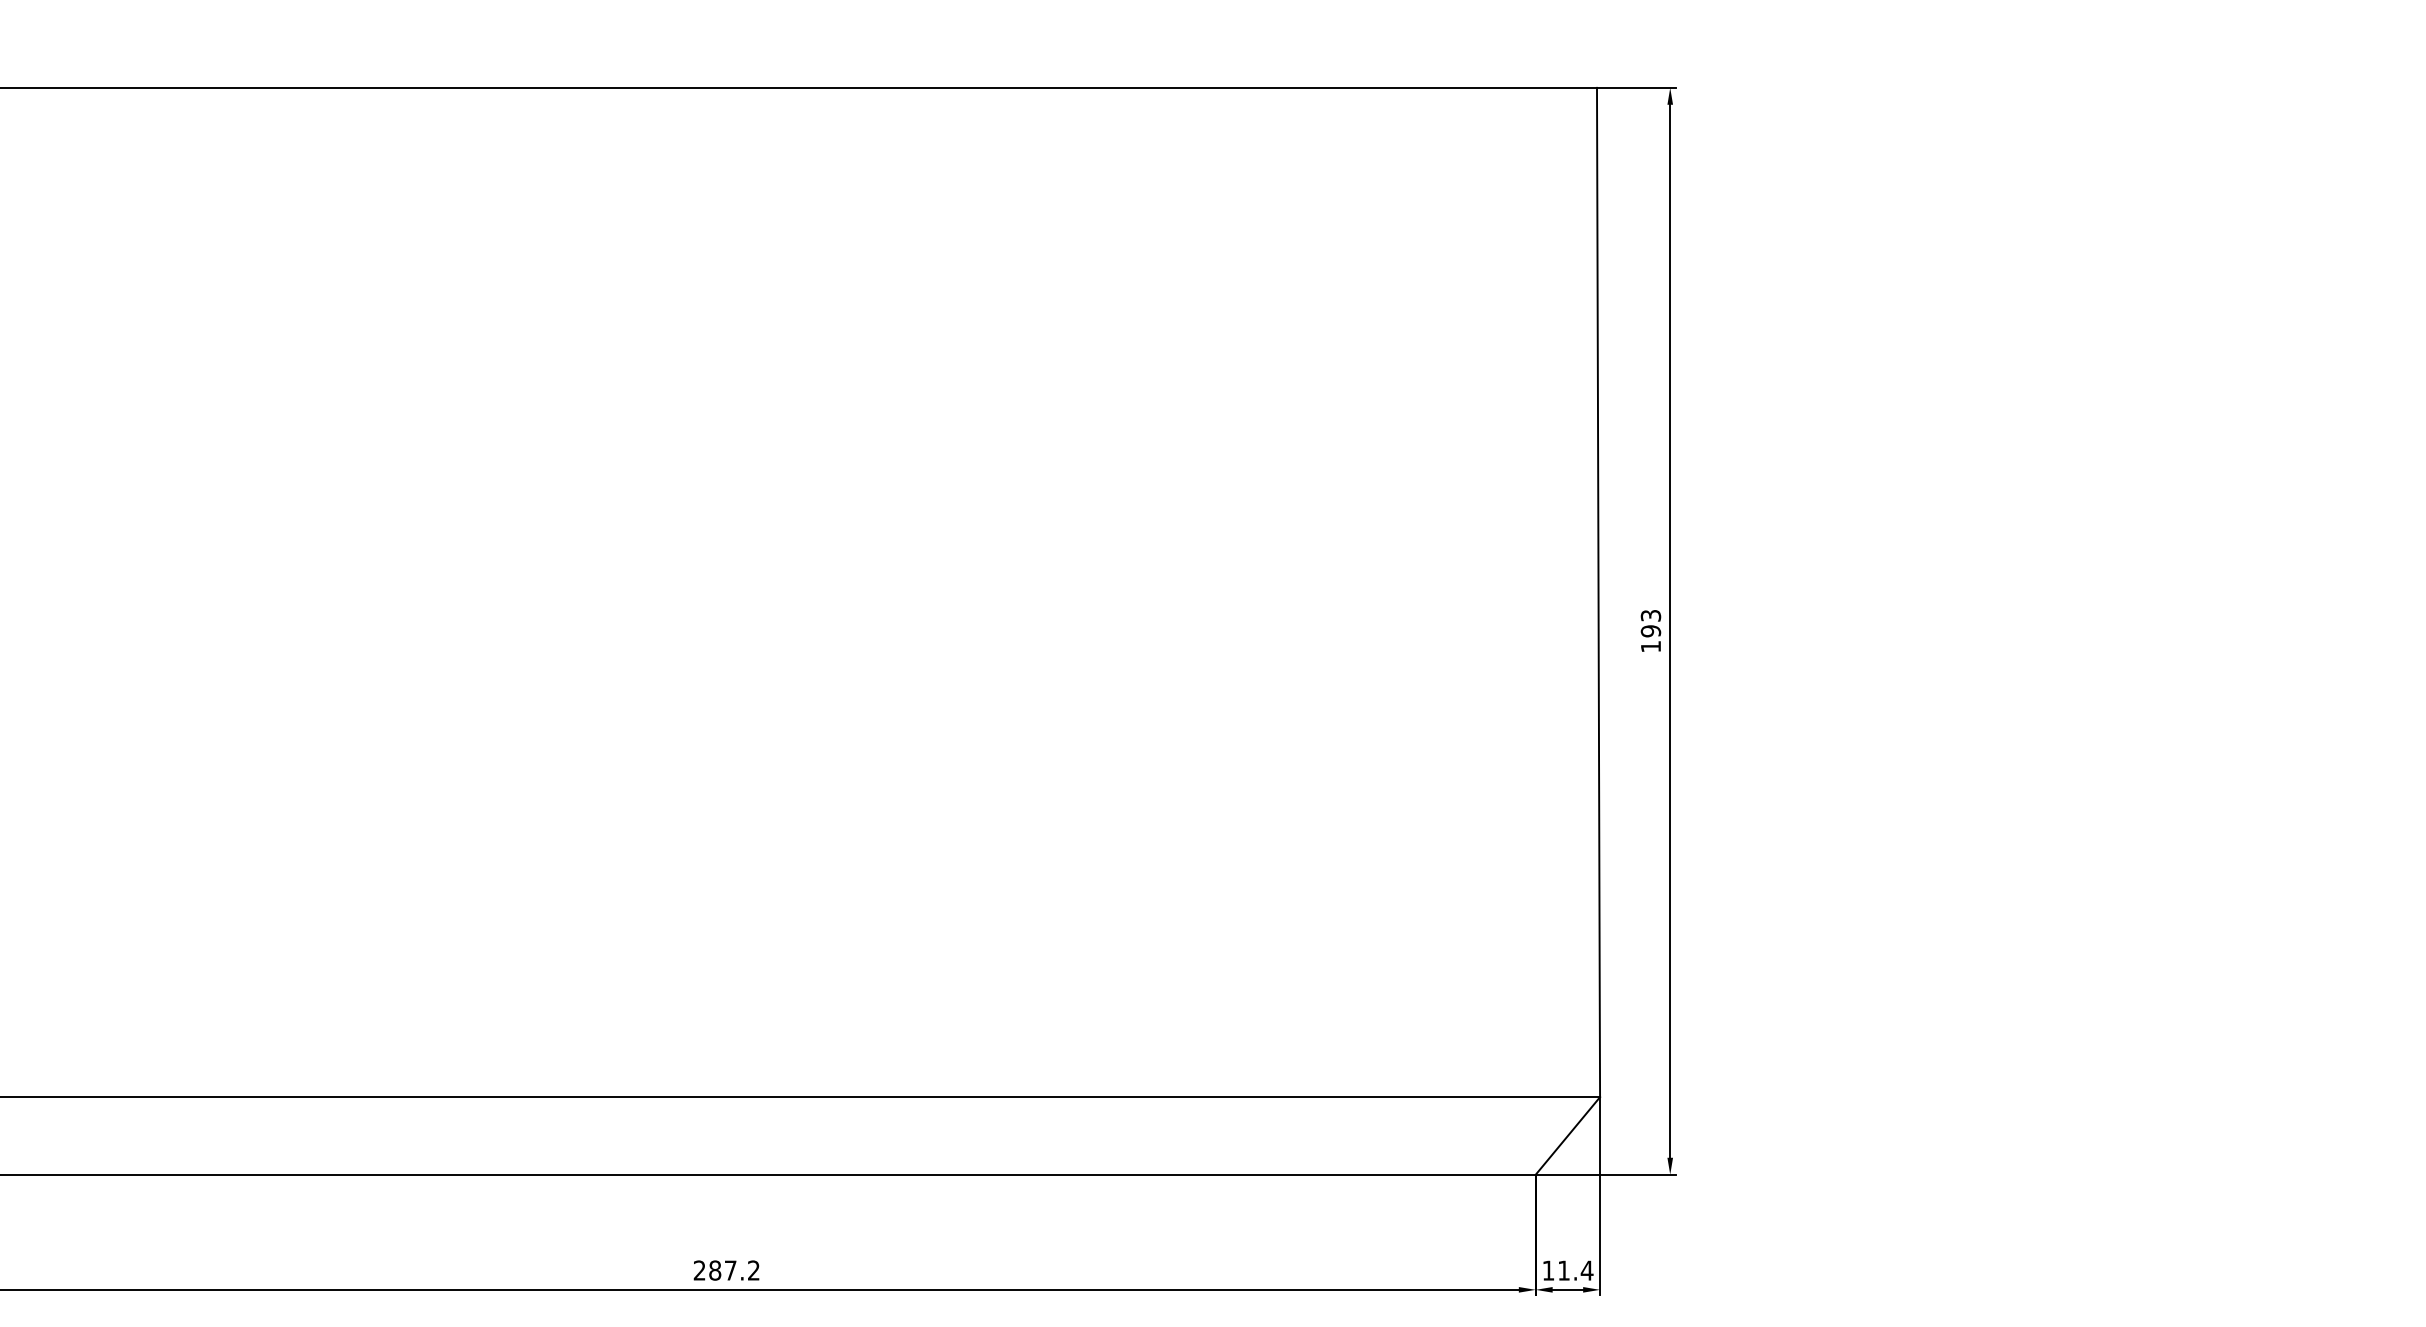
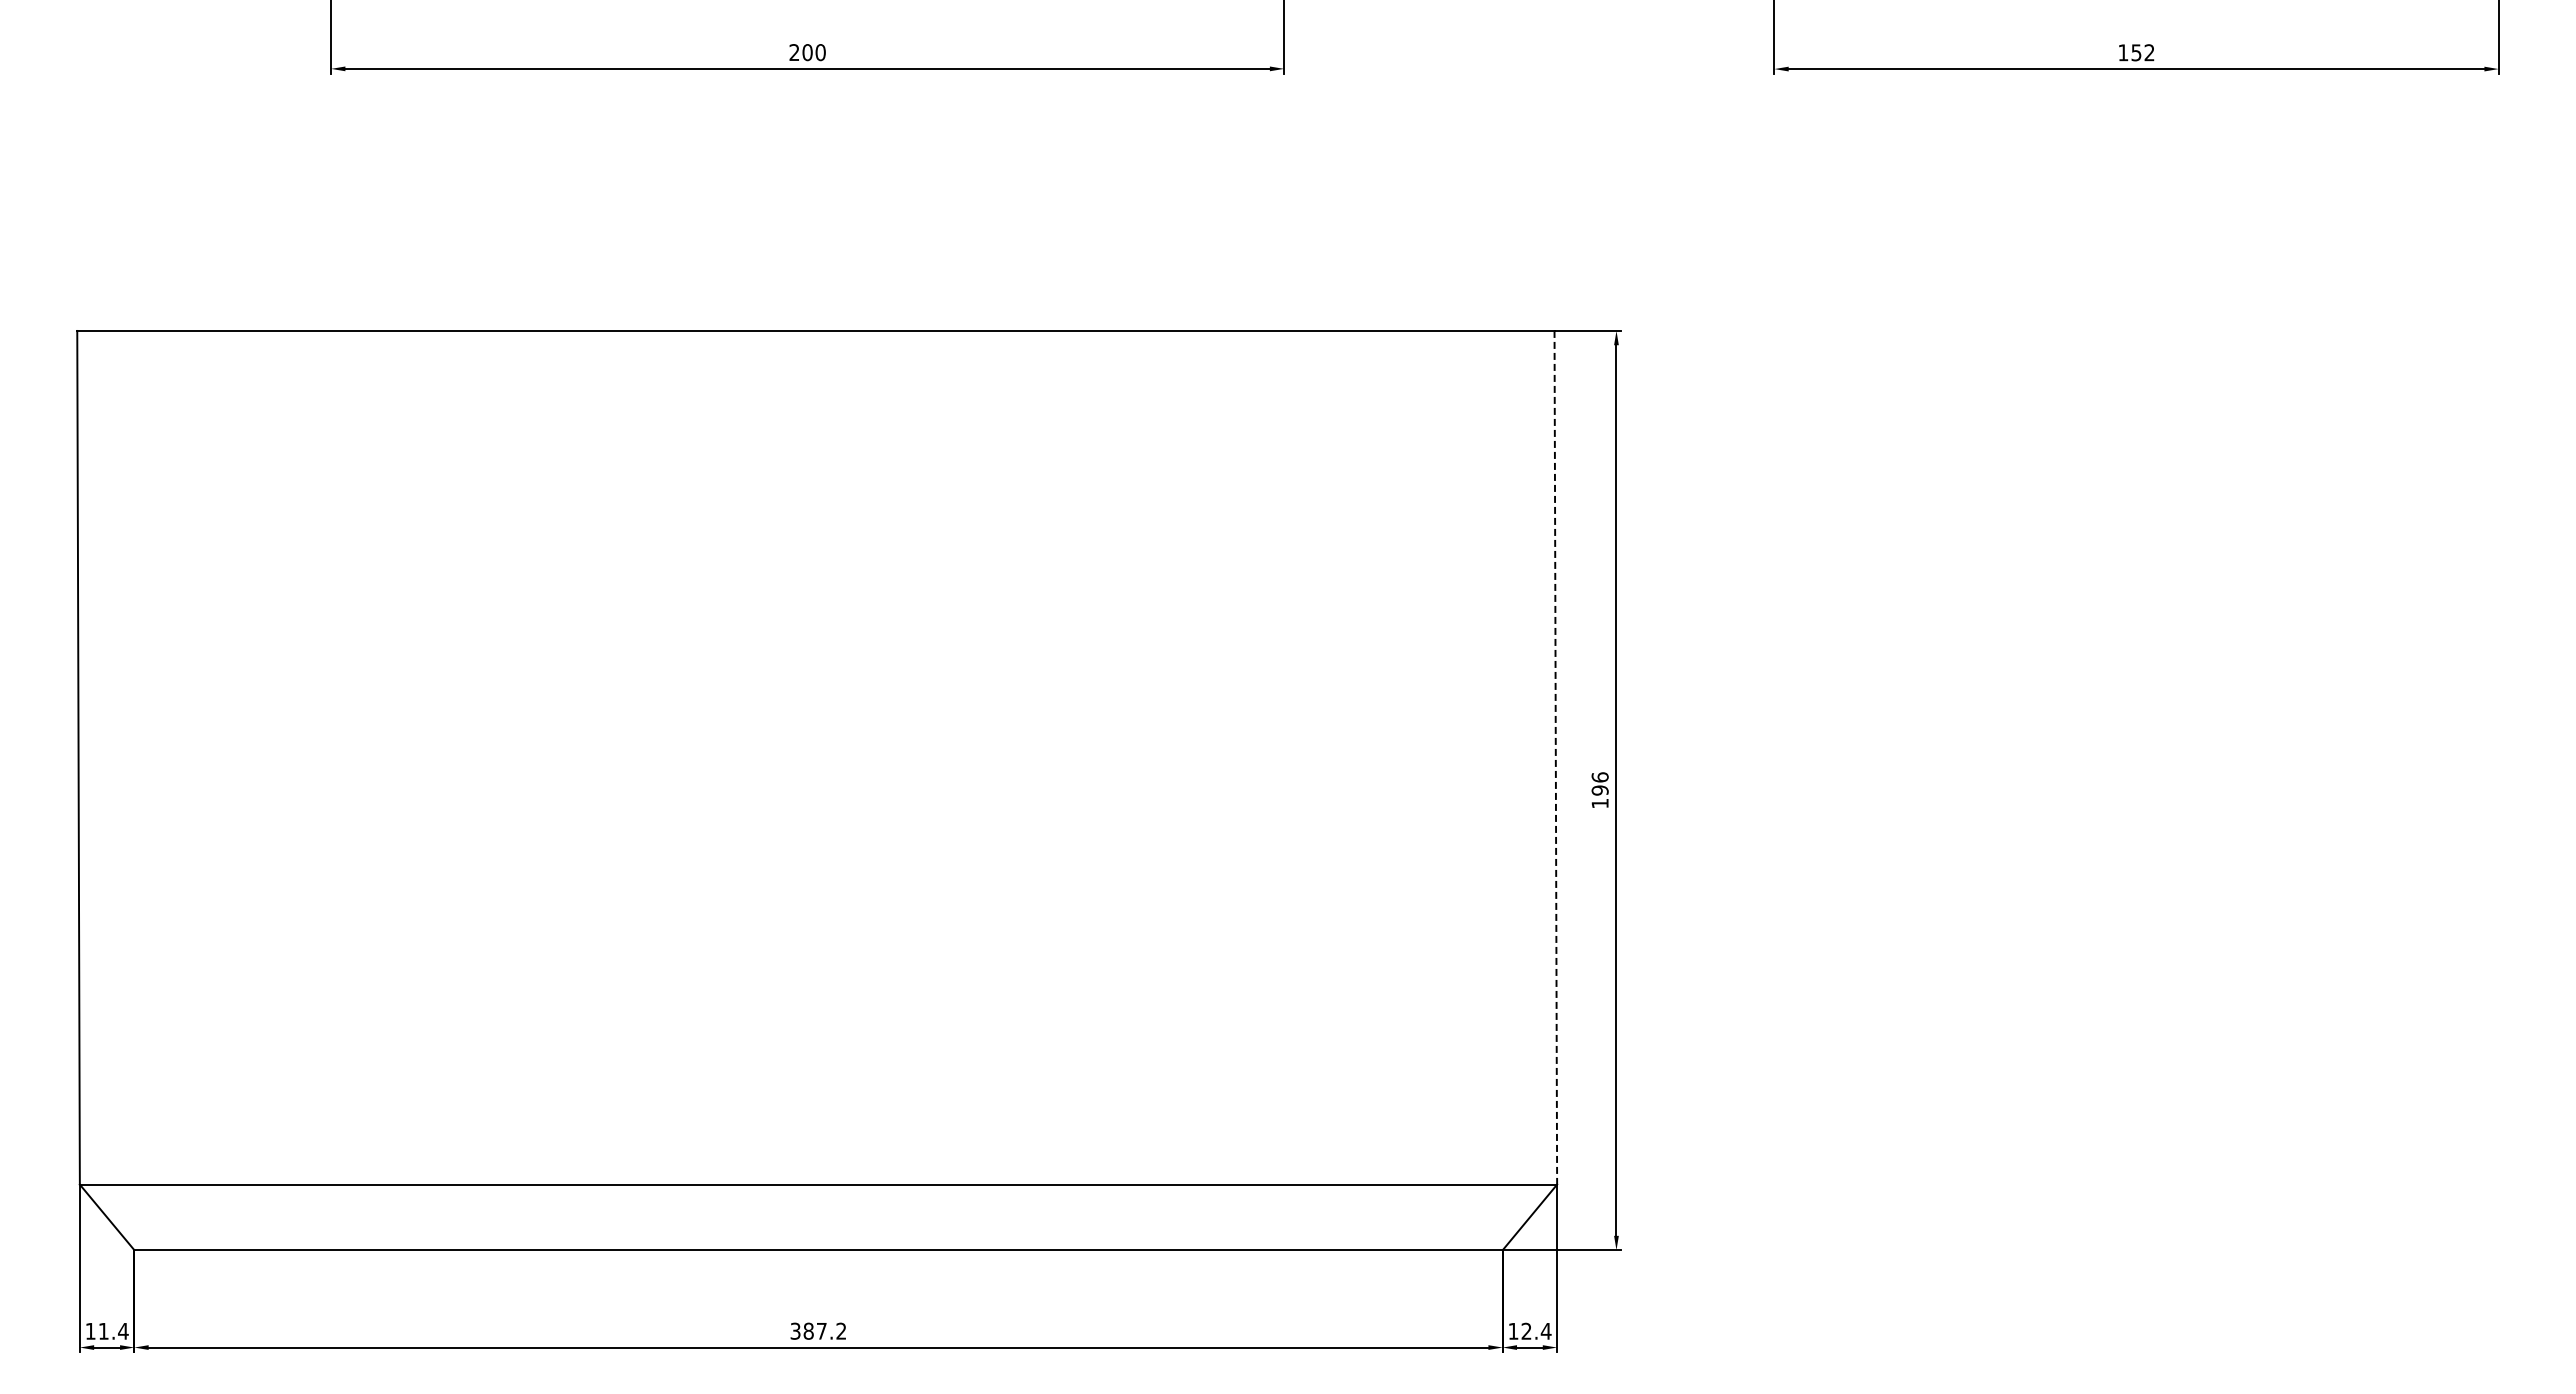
line: (1598, 592) -> (1555, 757), solid -> dashed
text: (1650, 615) -> (1599, 777), 193 -> 196
text: (1563, 1269) -> (1526, 1330), 11.4 -> 12.4
text: (699, 1270) -> (795, 1331), 287.2 -> 387.2

